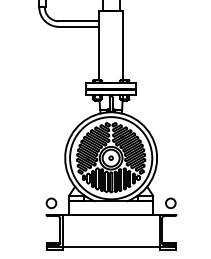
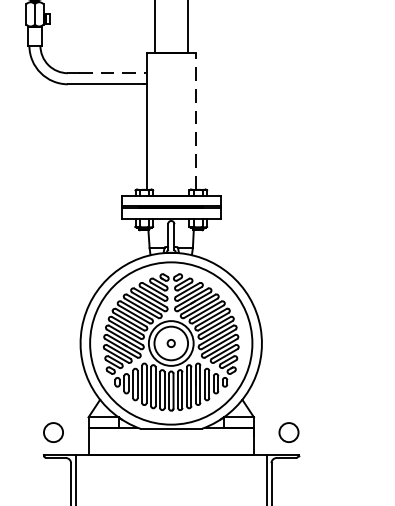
line: (82, 21) -> (114, 73), solid -> dashed
line: (123, 45) -> (195, 121), solid -> dashed

